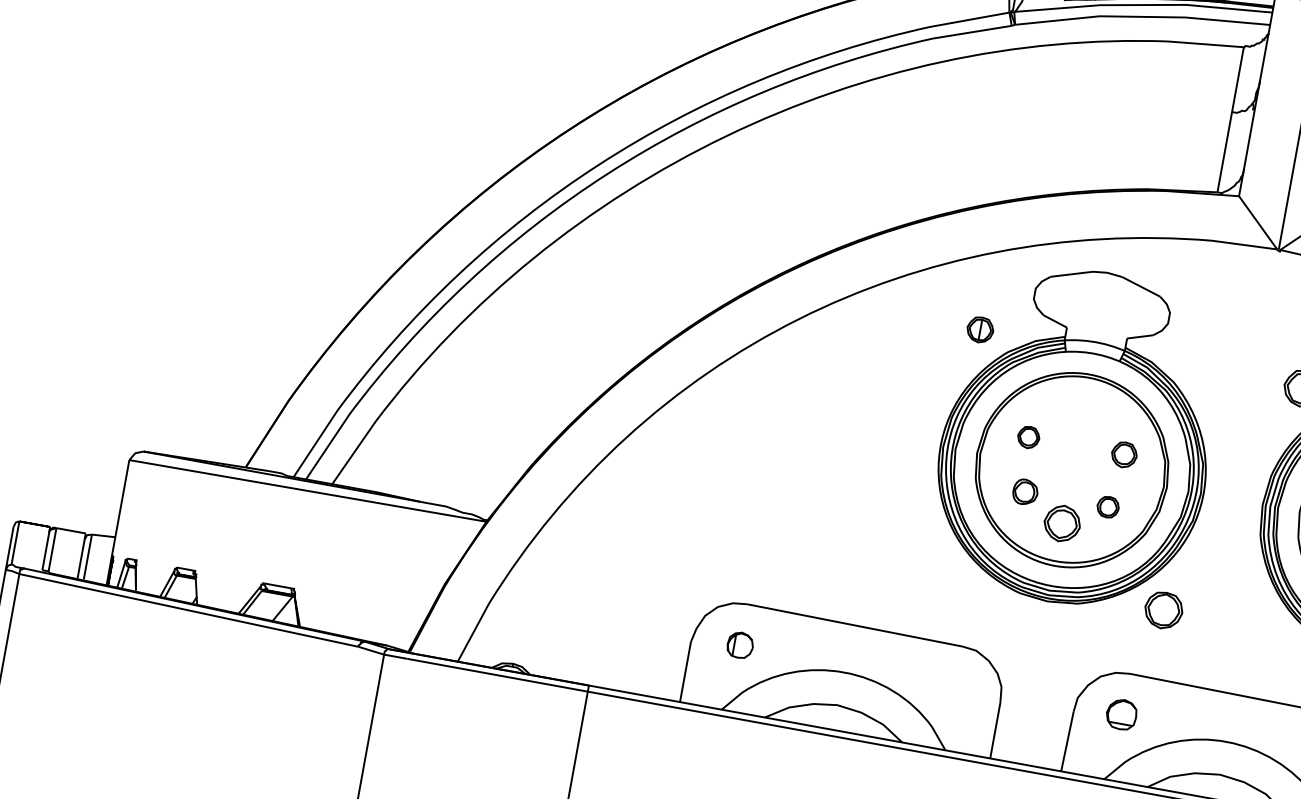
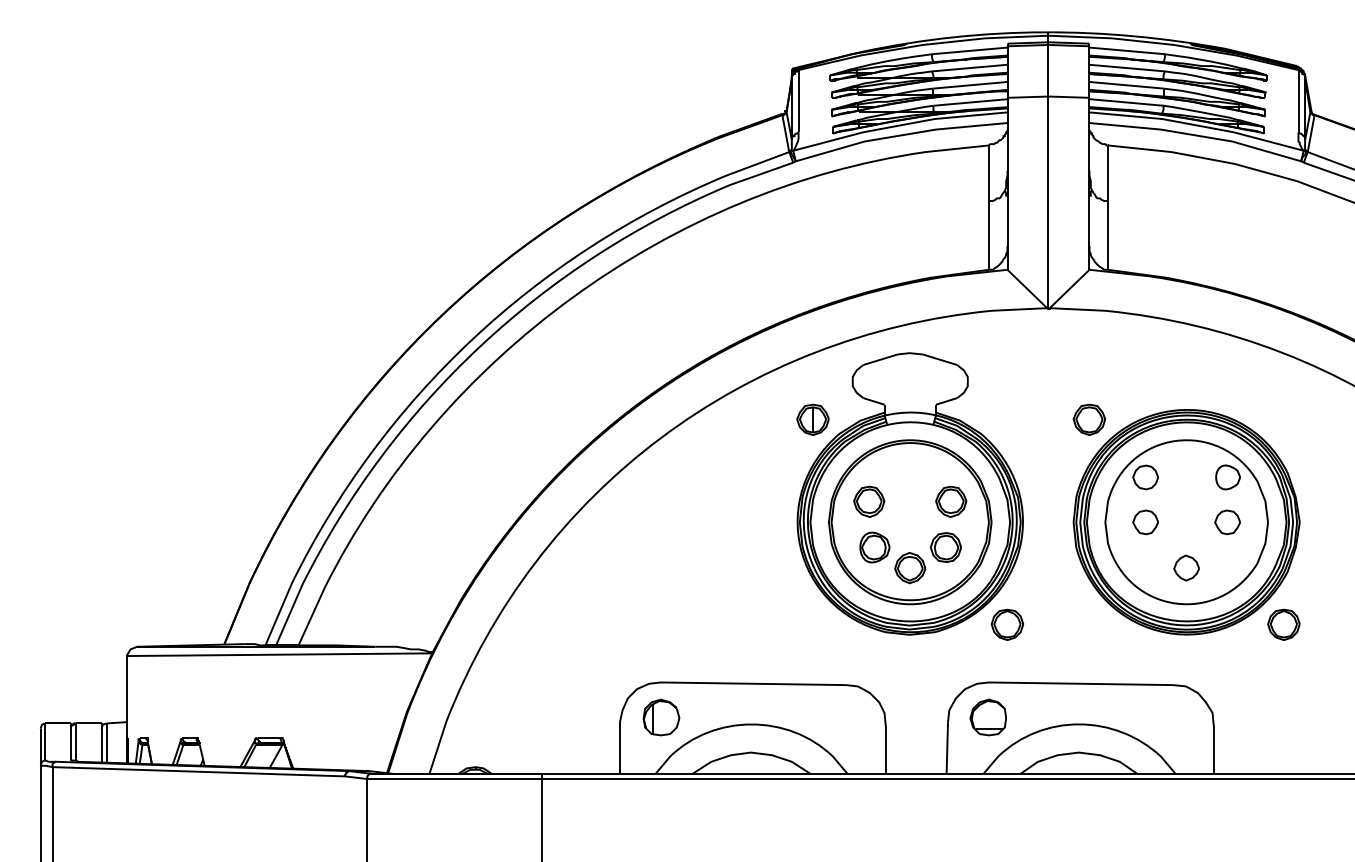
part: (979, 329) -> (812, 419), size x1.43
part: (1028, 437) -> (869, 501), size x1.67
part: (1124, 454) -> (951, 501), size x1.43
part: (1024, 492) -> (874, 547), size x1.43
part: (1107, 507) -> (945, 547), size x1.67
part: (740, 645) -> (661, 717), size x1.67
part: (1120, 714) -> (987, 717), size x1.43

